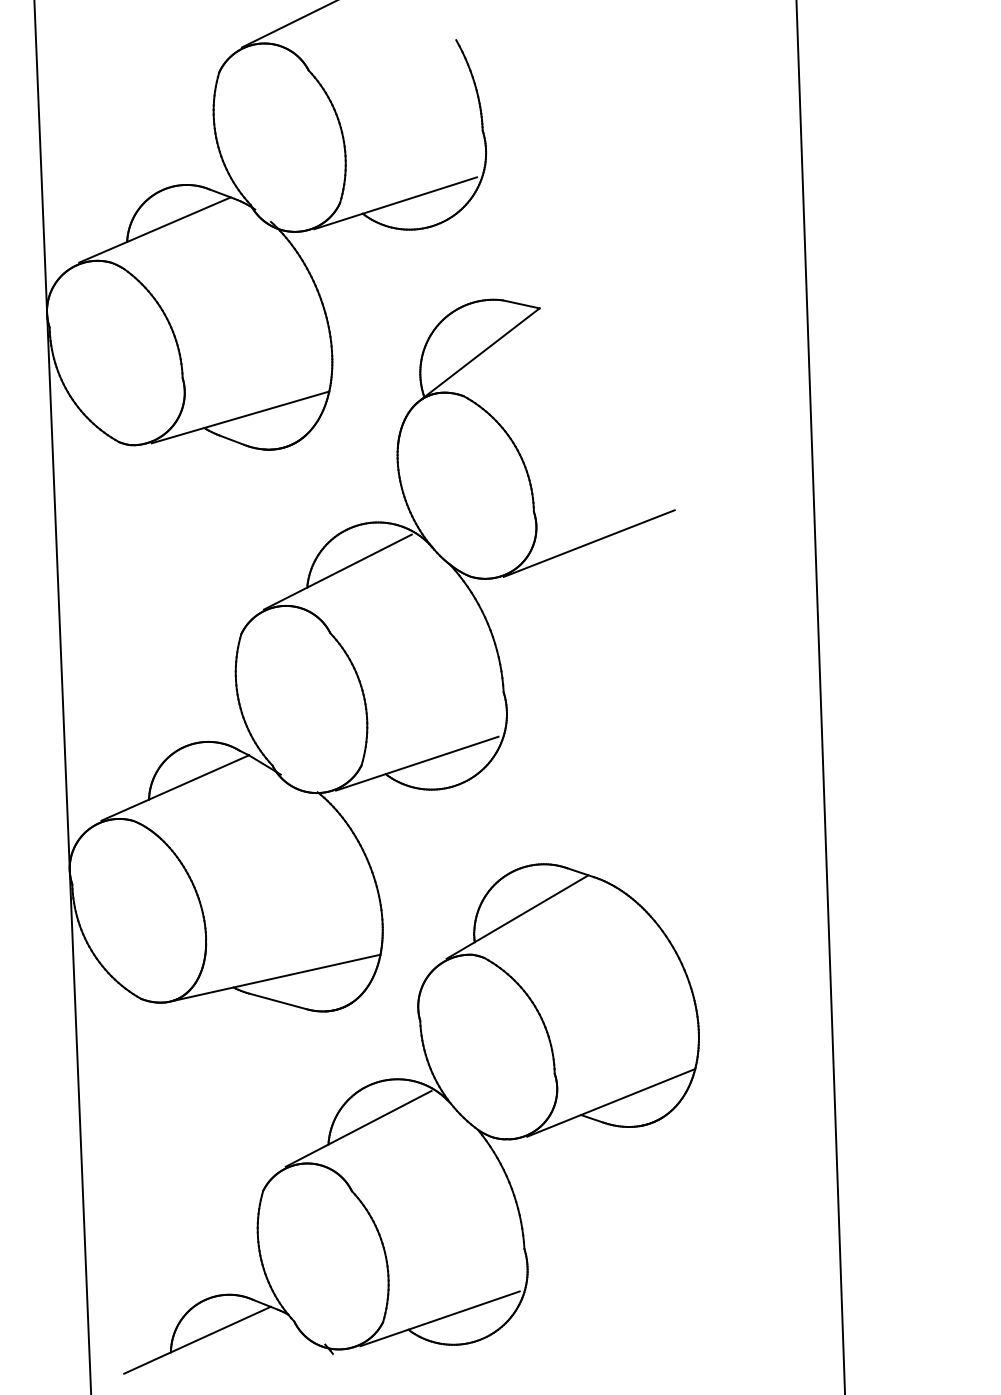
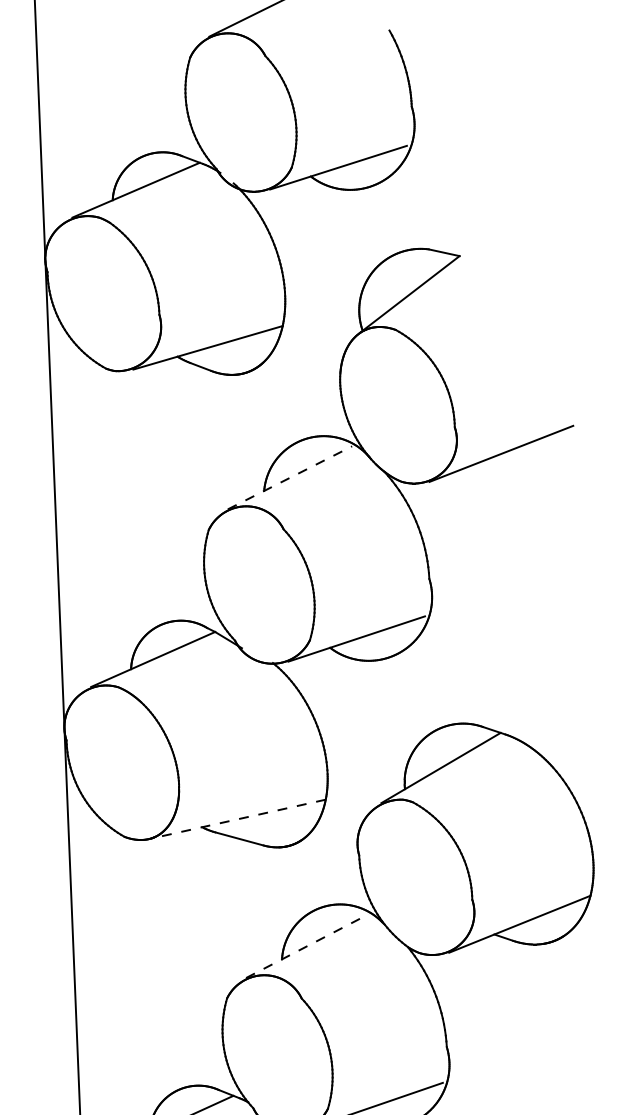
line: (337, 572) -> (289, 478), solid -> dashed
line: (276, 977) -> (238, 818), solid -> dashed
line: (359, 1128) -> (308, 945), solid -> dashed

